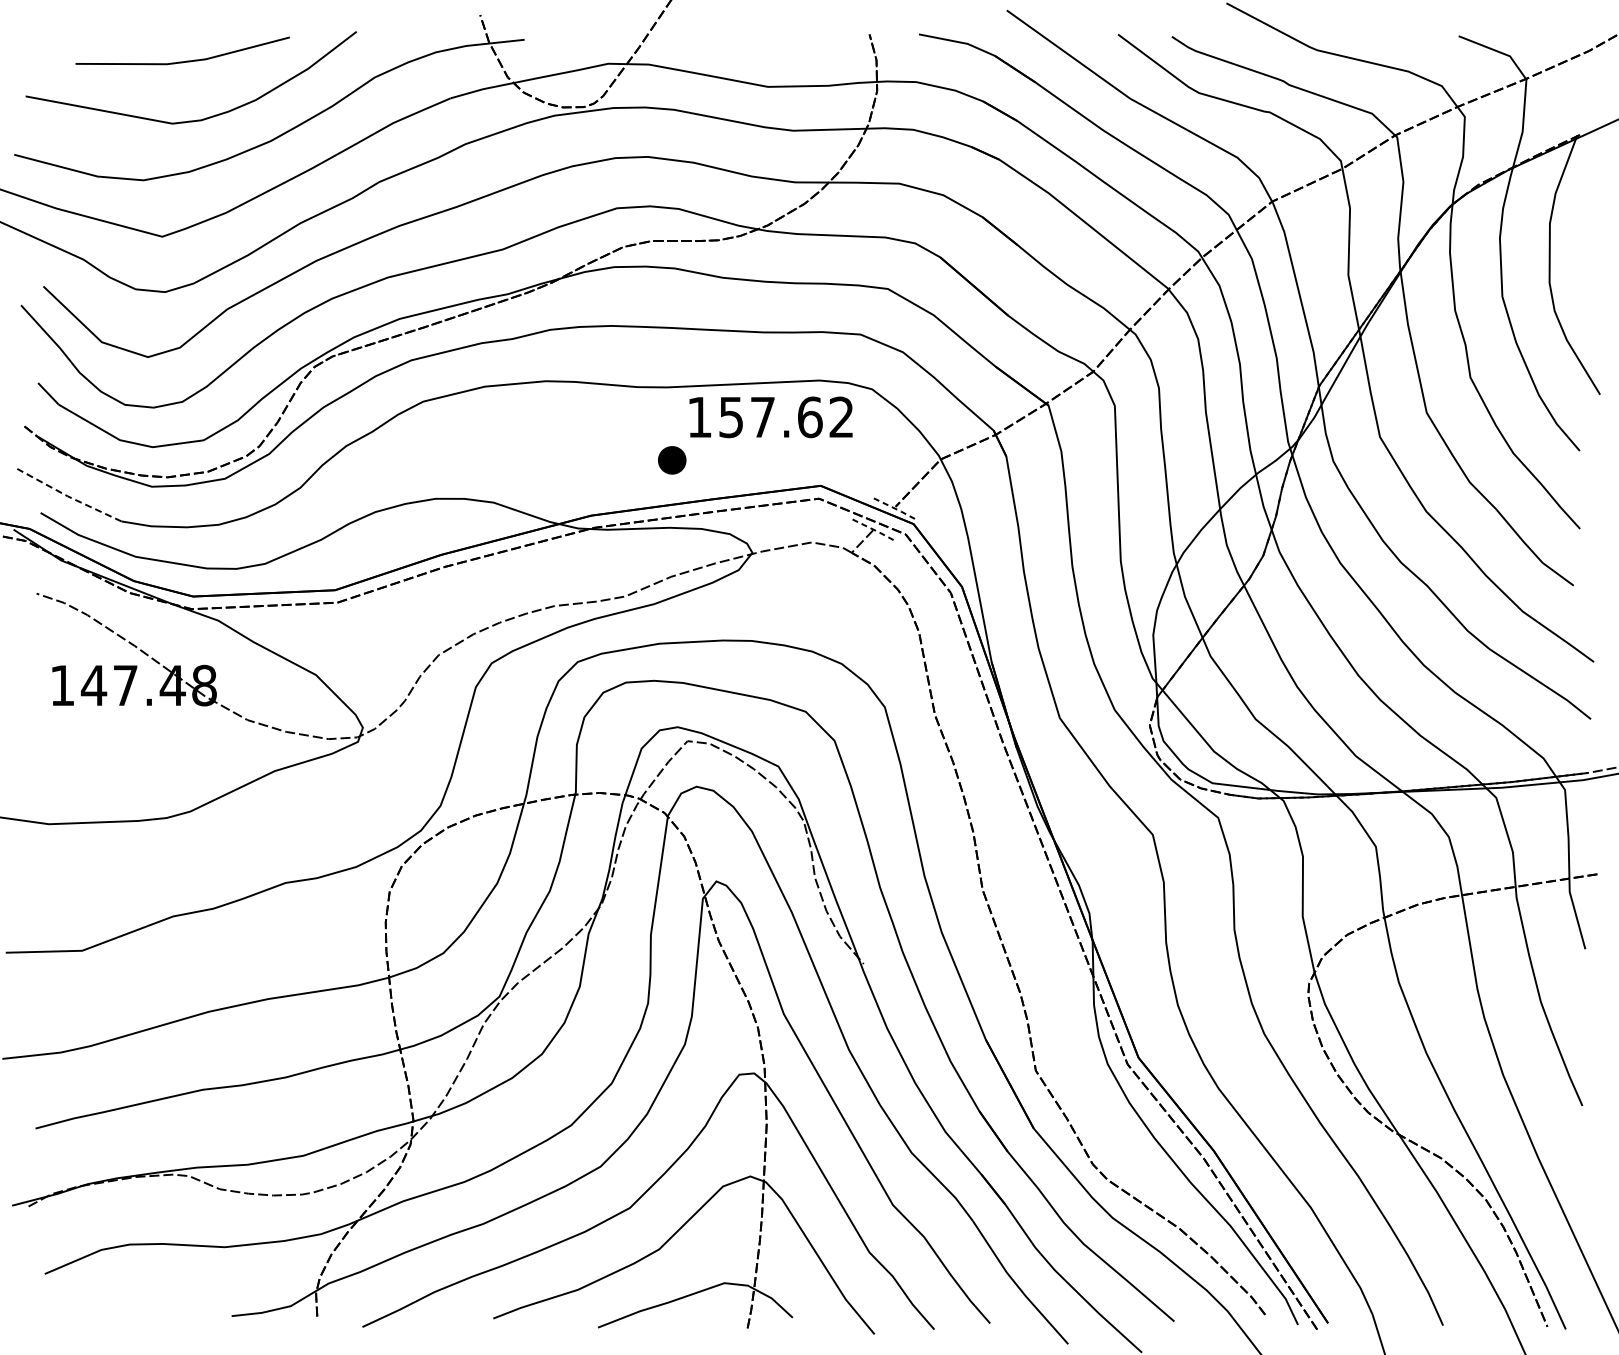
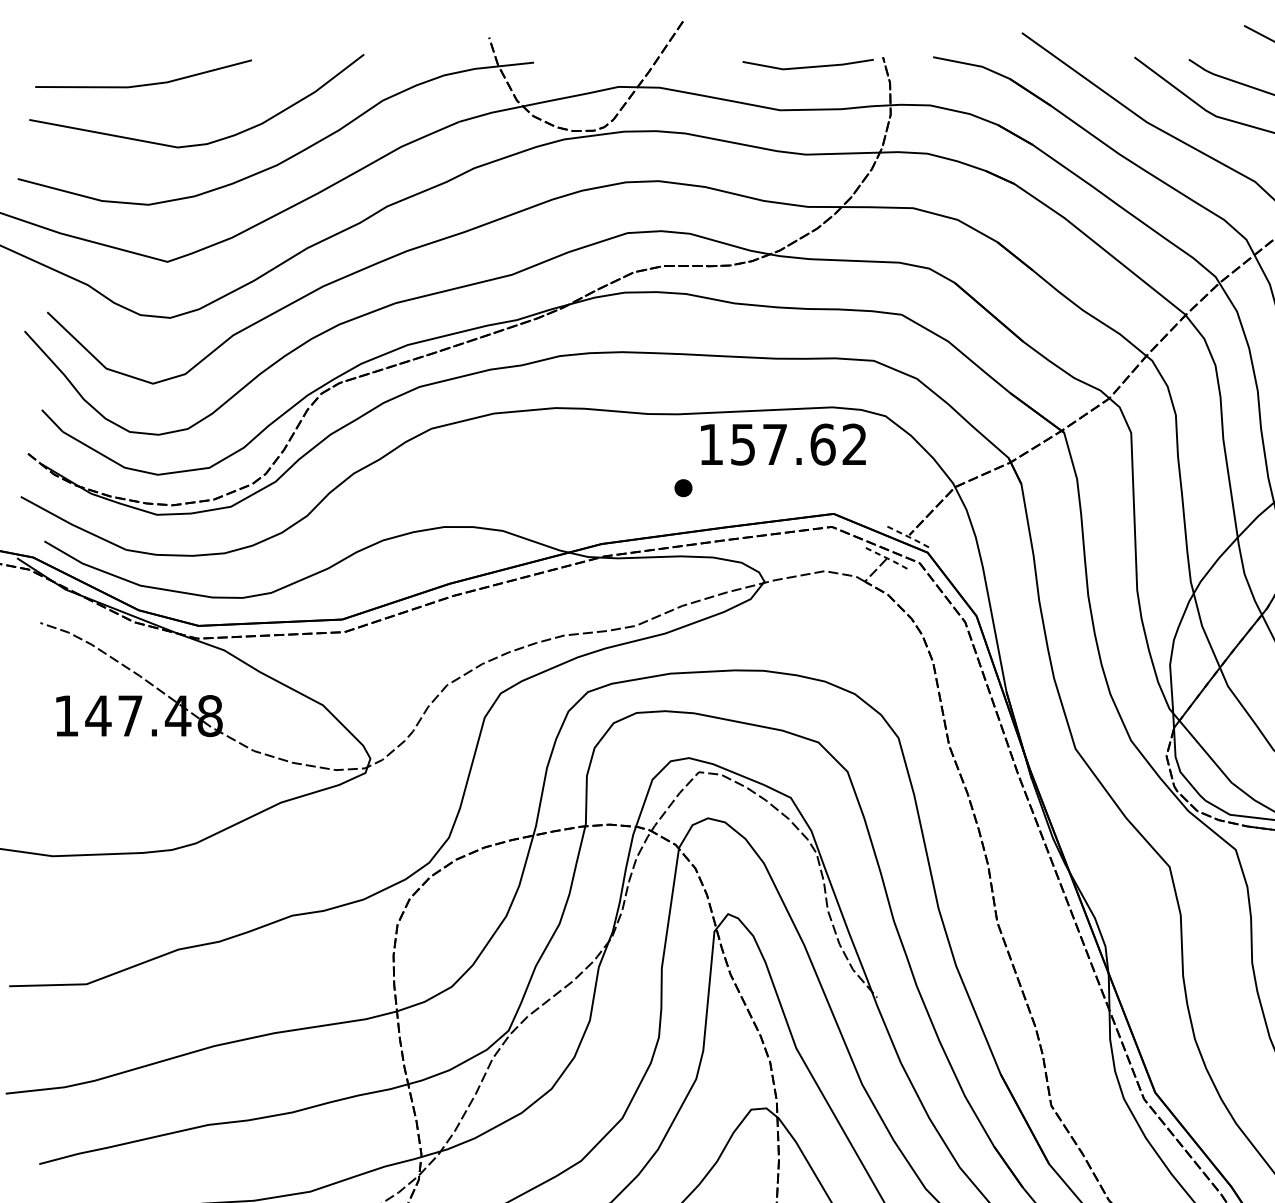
line: (795, 43) -> (808, 66), added
line: (186, 60) -> (147, 83), moved
part: (672, 460) -> (683, 488), size x0.62
line: (67, 496) -> (71, 524), dashed -> solid

